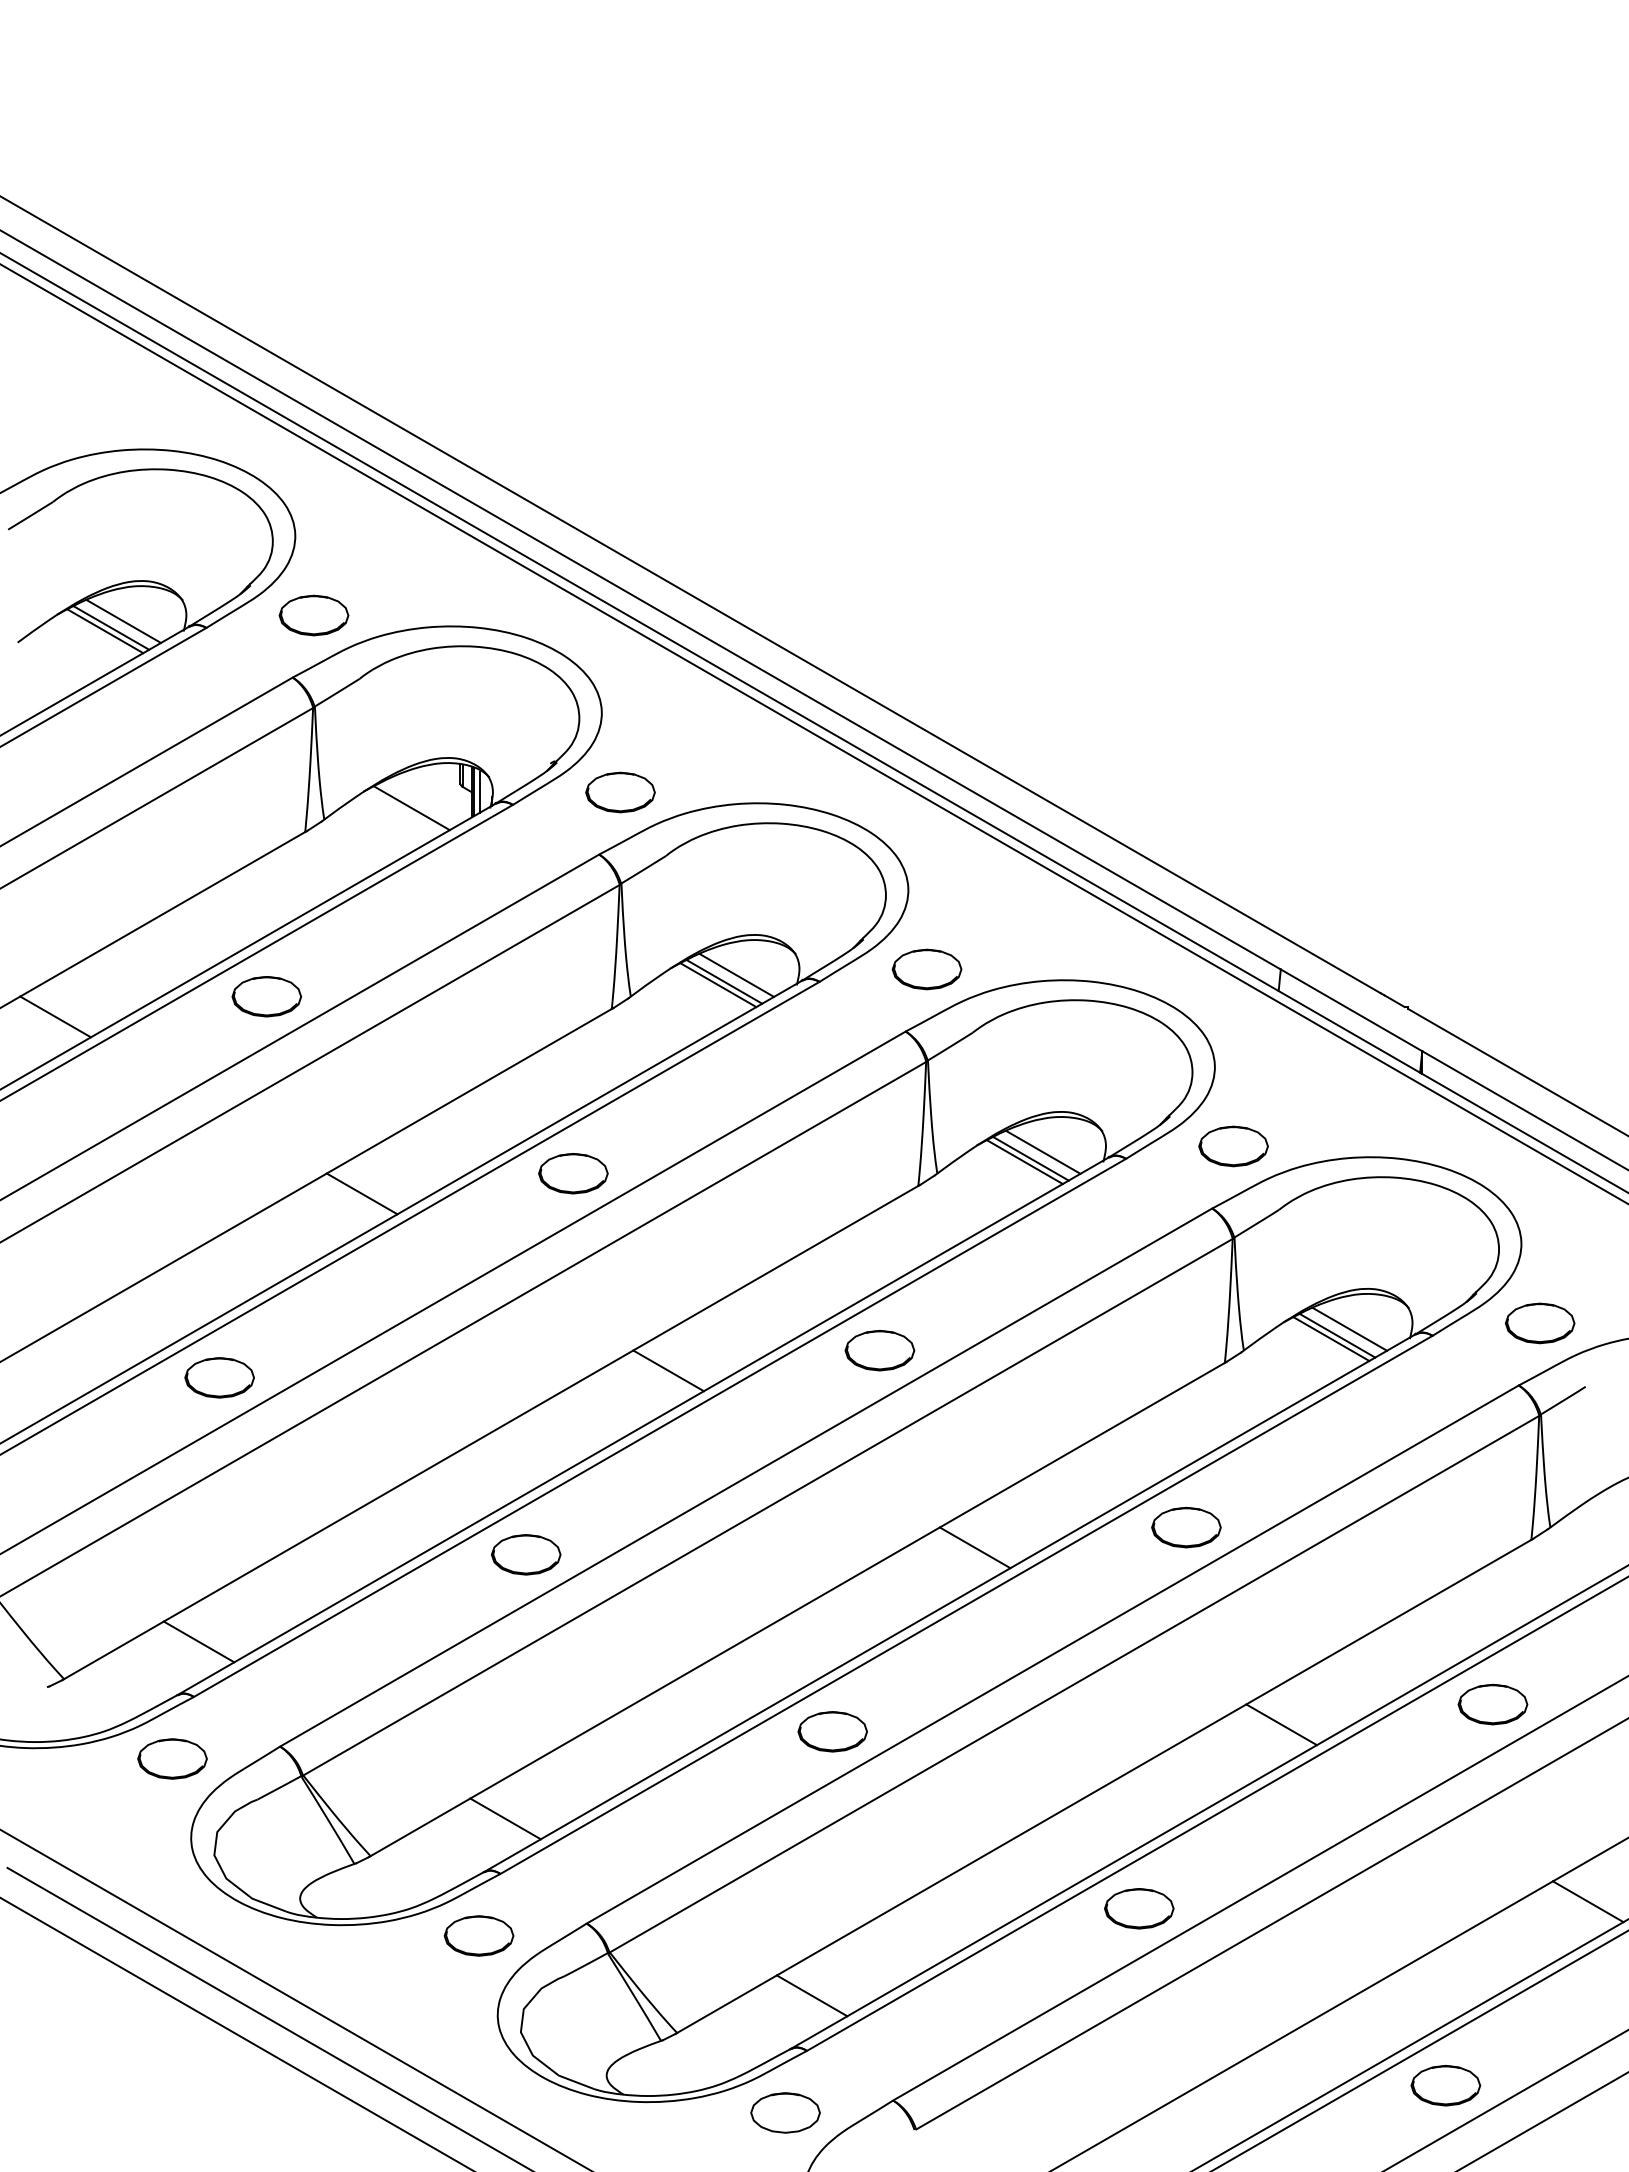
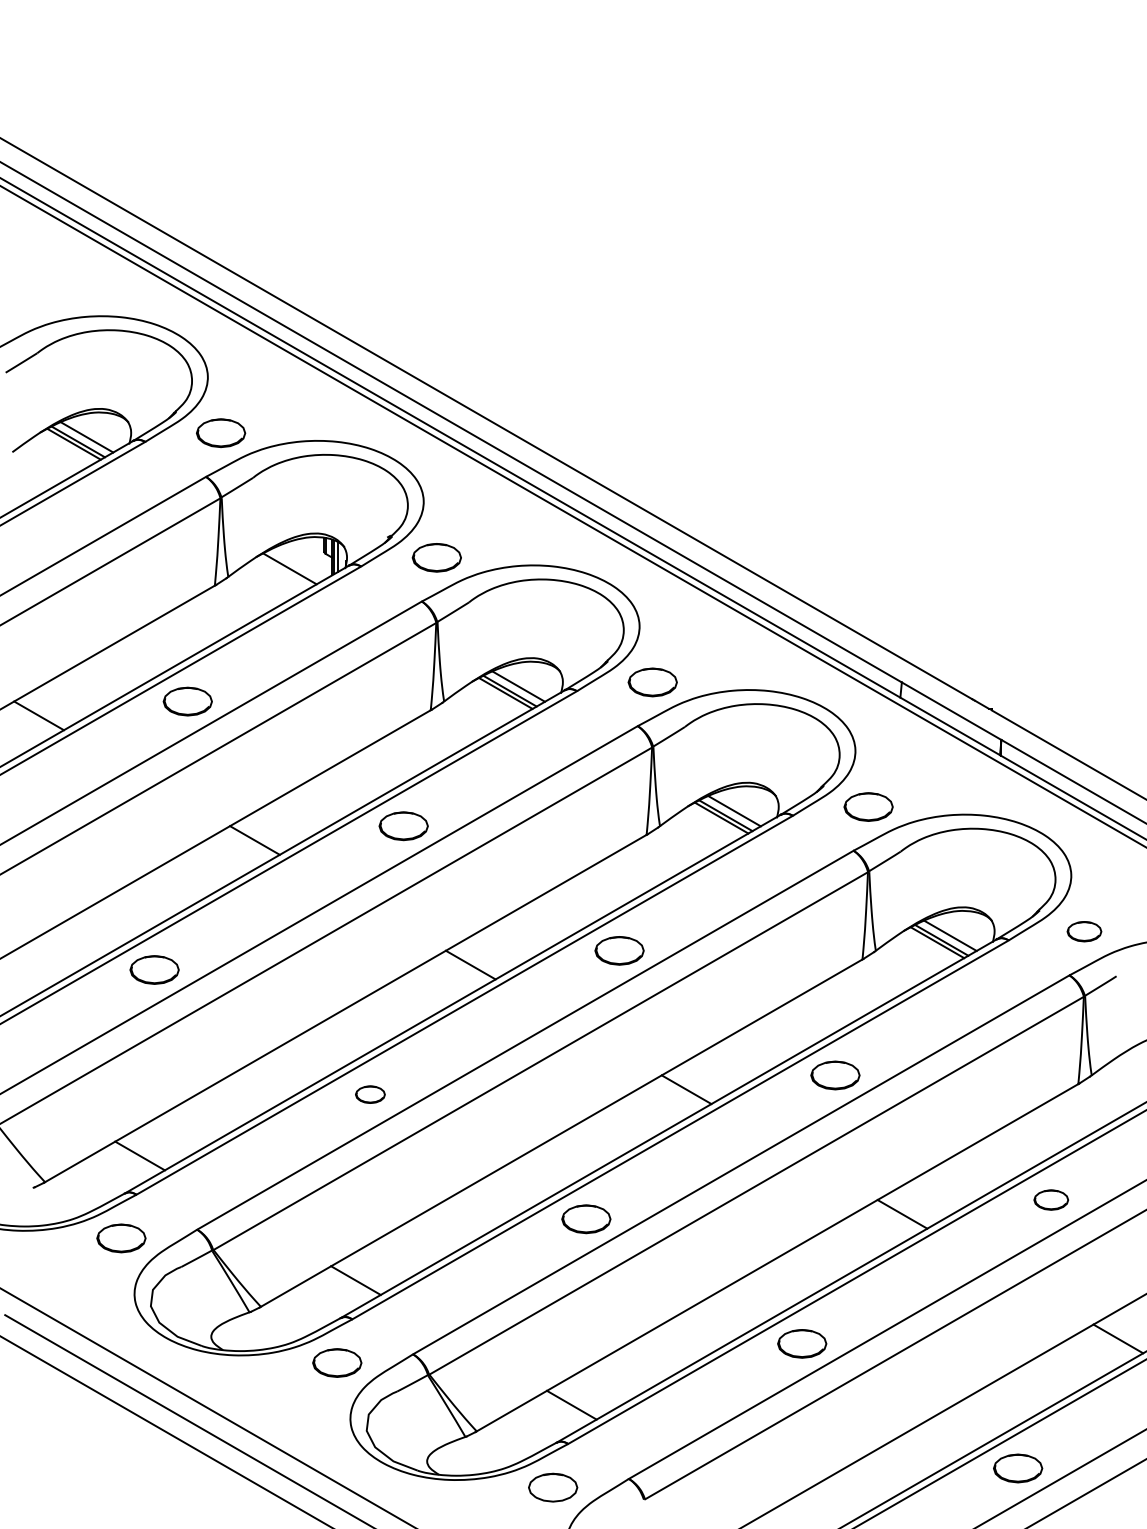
part: (1539, 1323) -> (1084, 931), size x0.7
part: (525, 1554) -> (369, 1094), size x0.6
part: (1492, 1704) -> (1050, 1200), size x0.7

